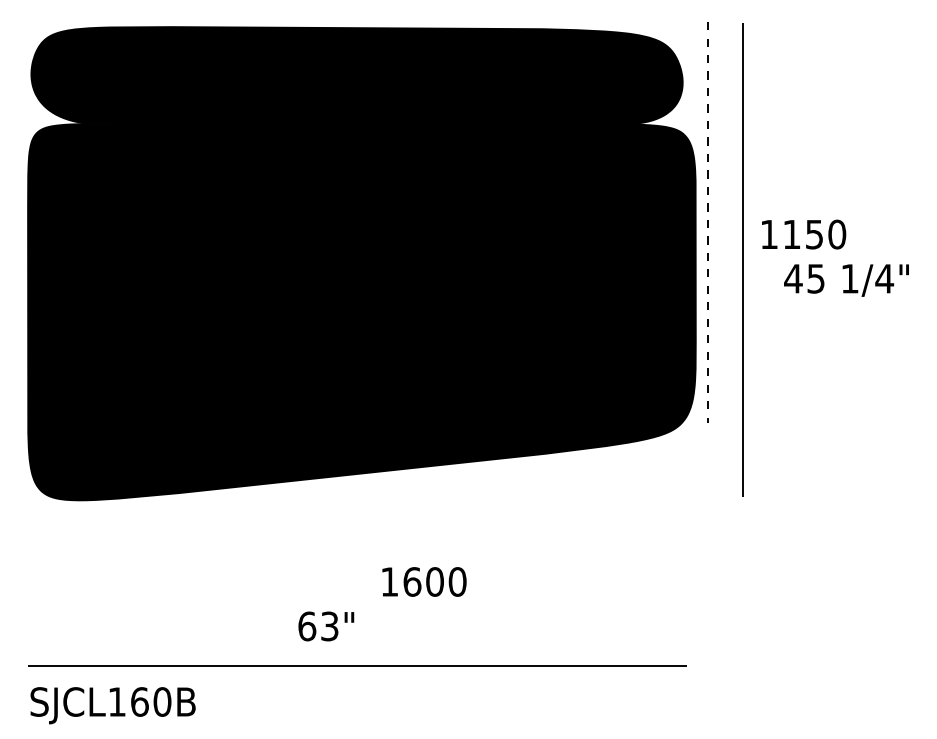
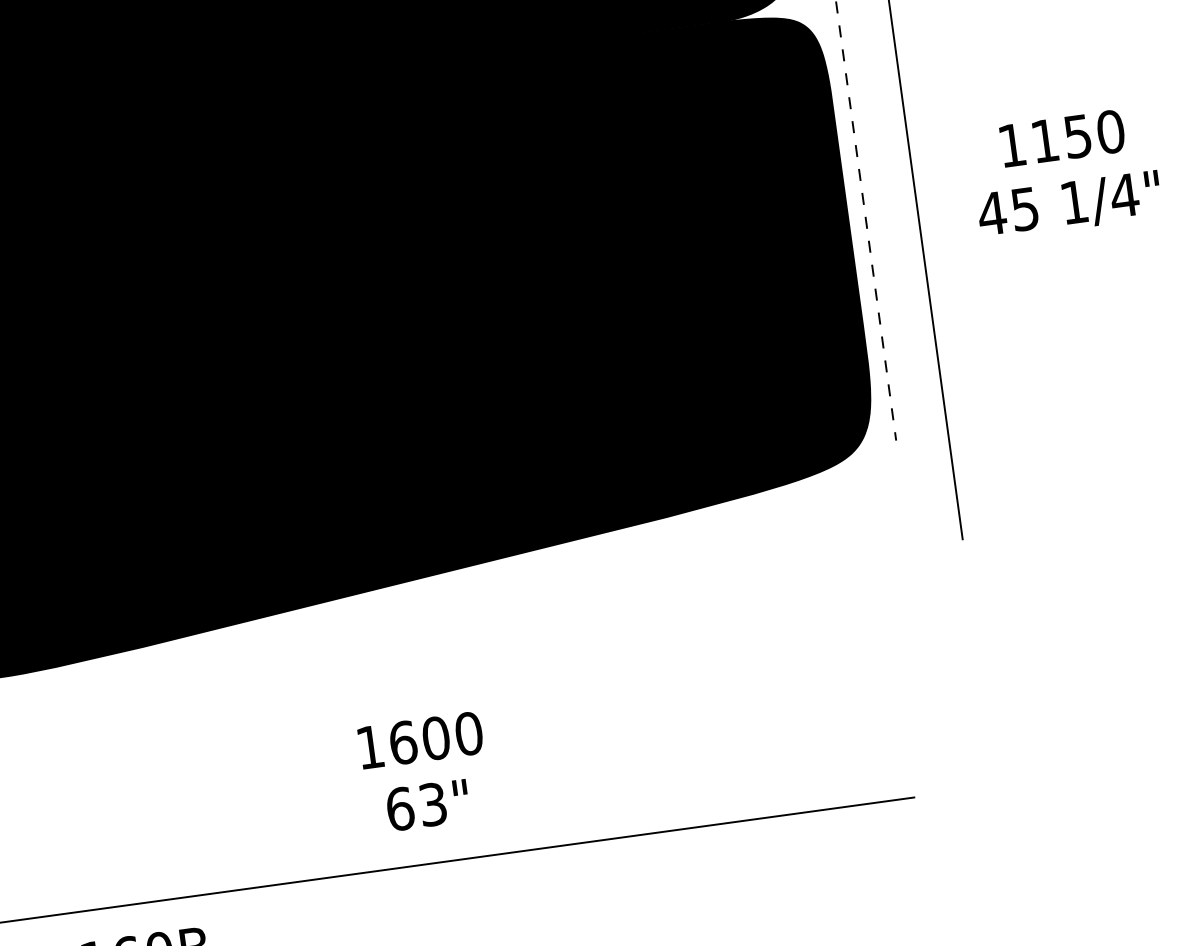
text: (804, 234) -> (1063, 138), moved
text: (424, 581) -> (420, 739), moved
text: (326, 626) -> (428, 805), moved

